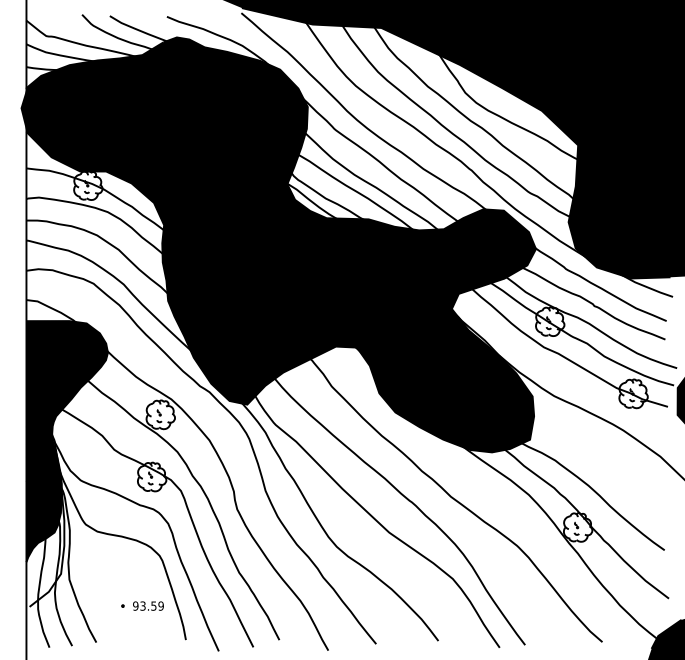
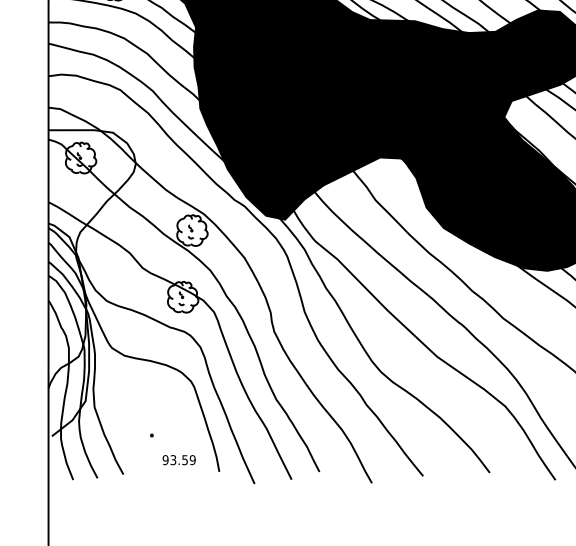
fill: (66, 441) -> (91, 259), removed
text: (148, 605) -> (179, 459), moved

